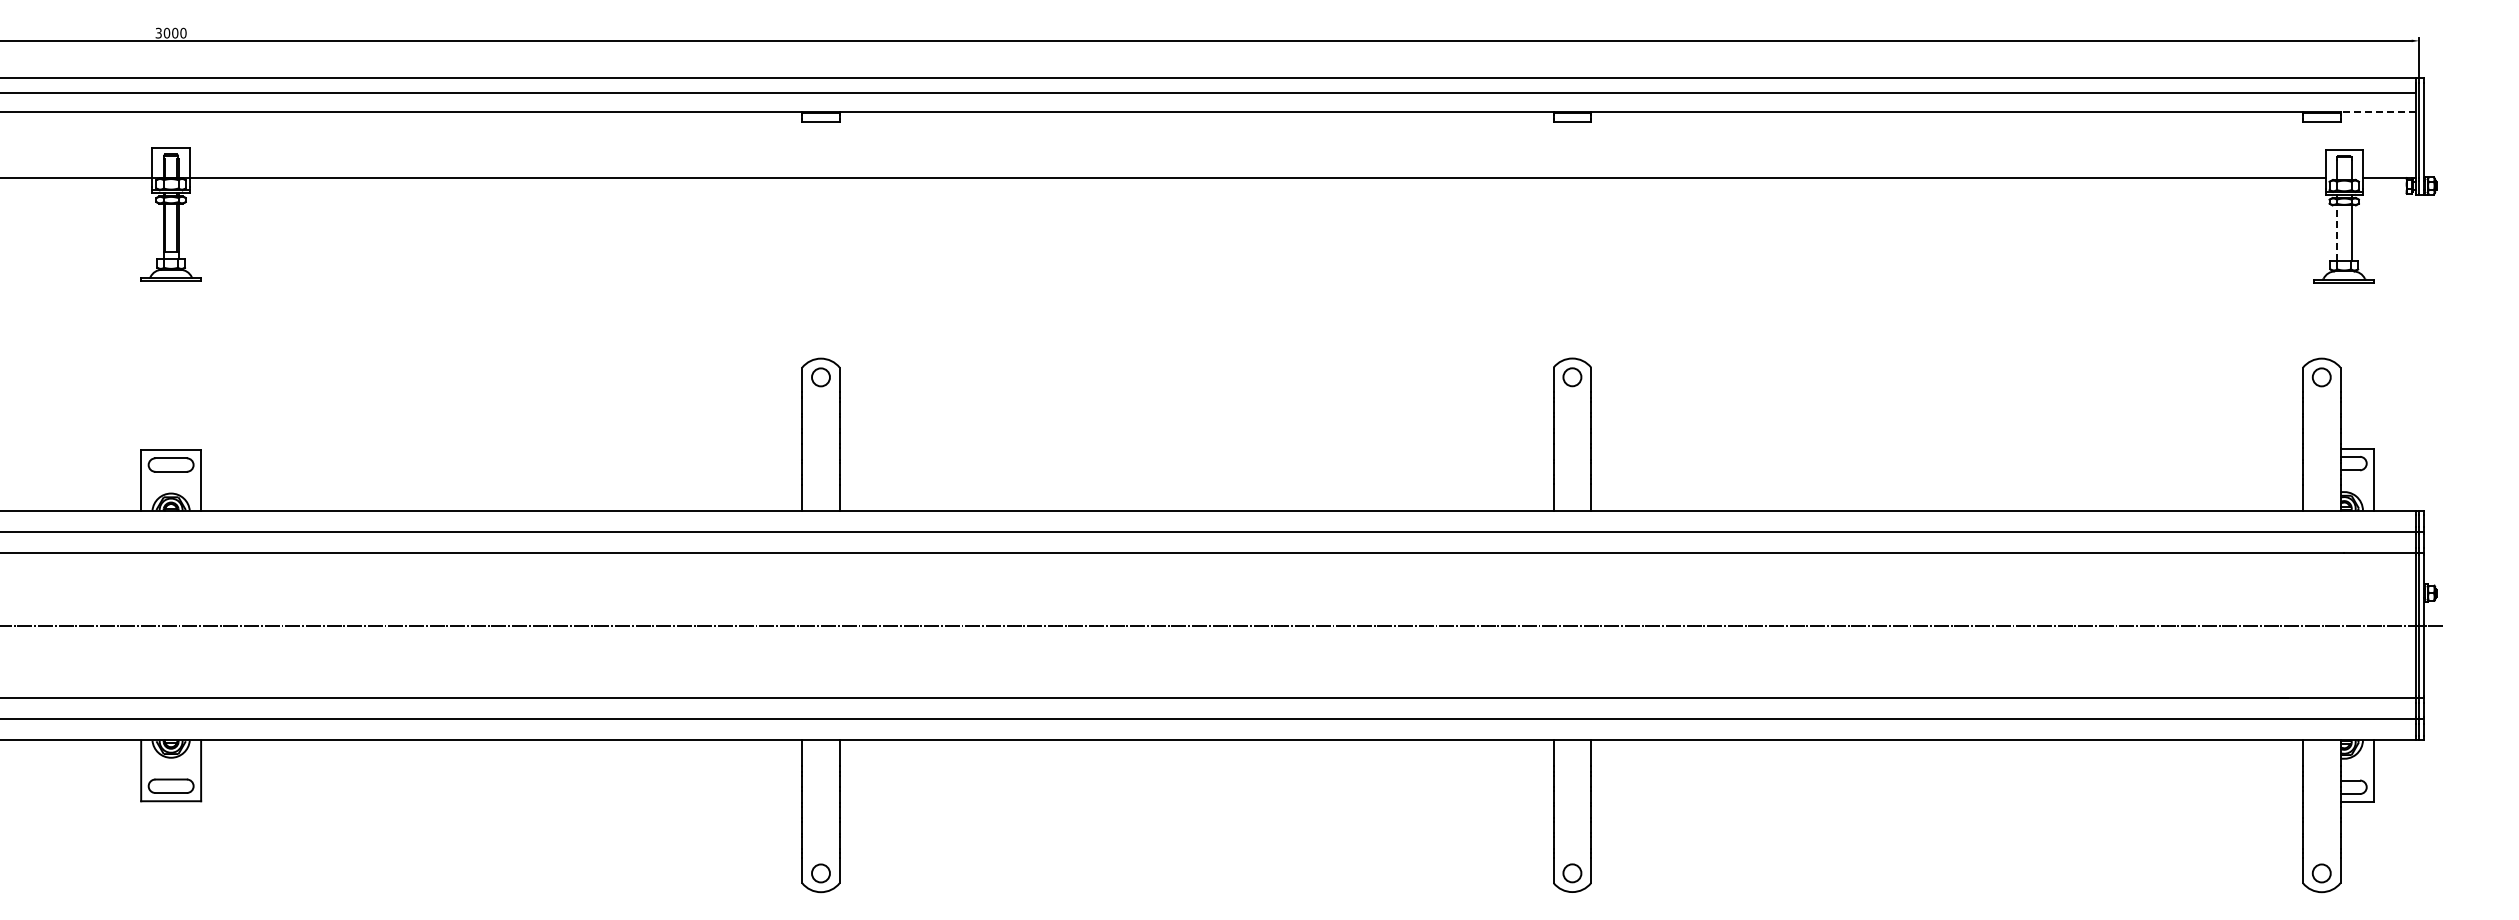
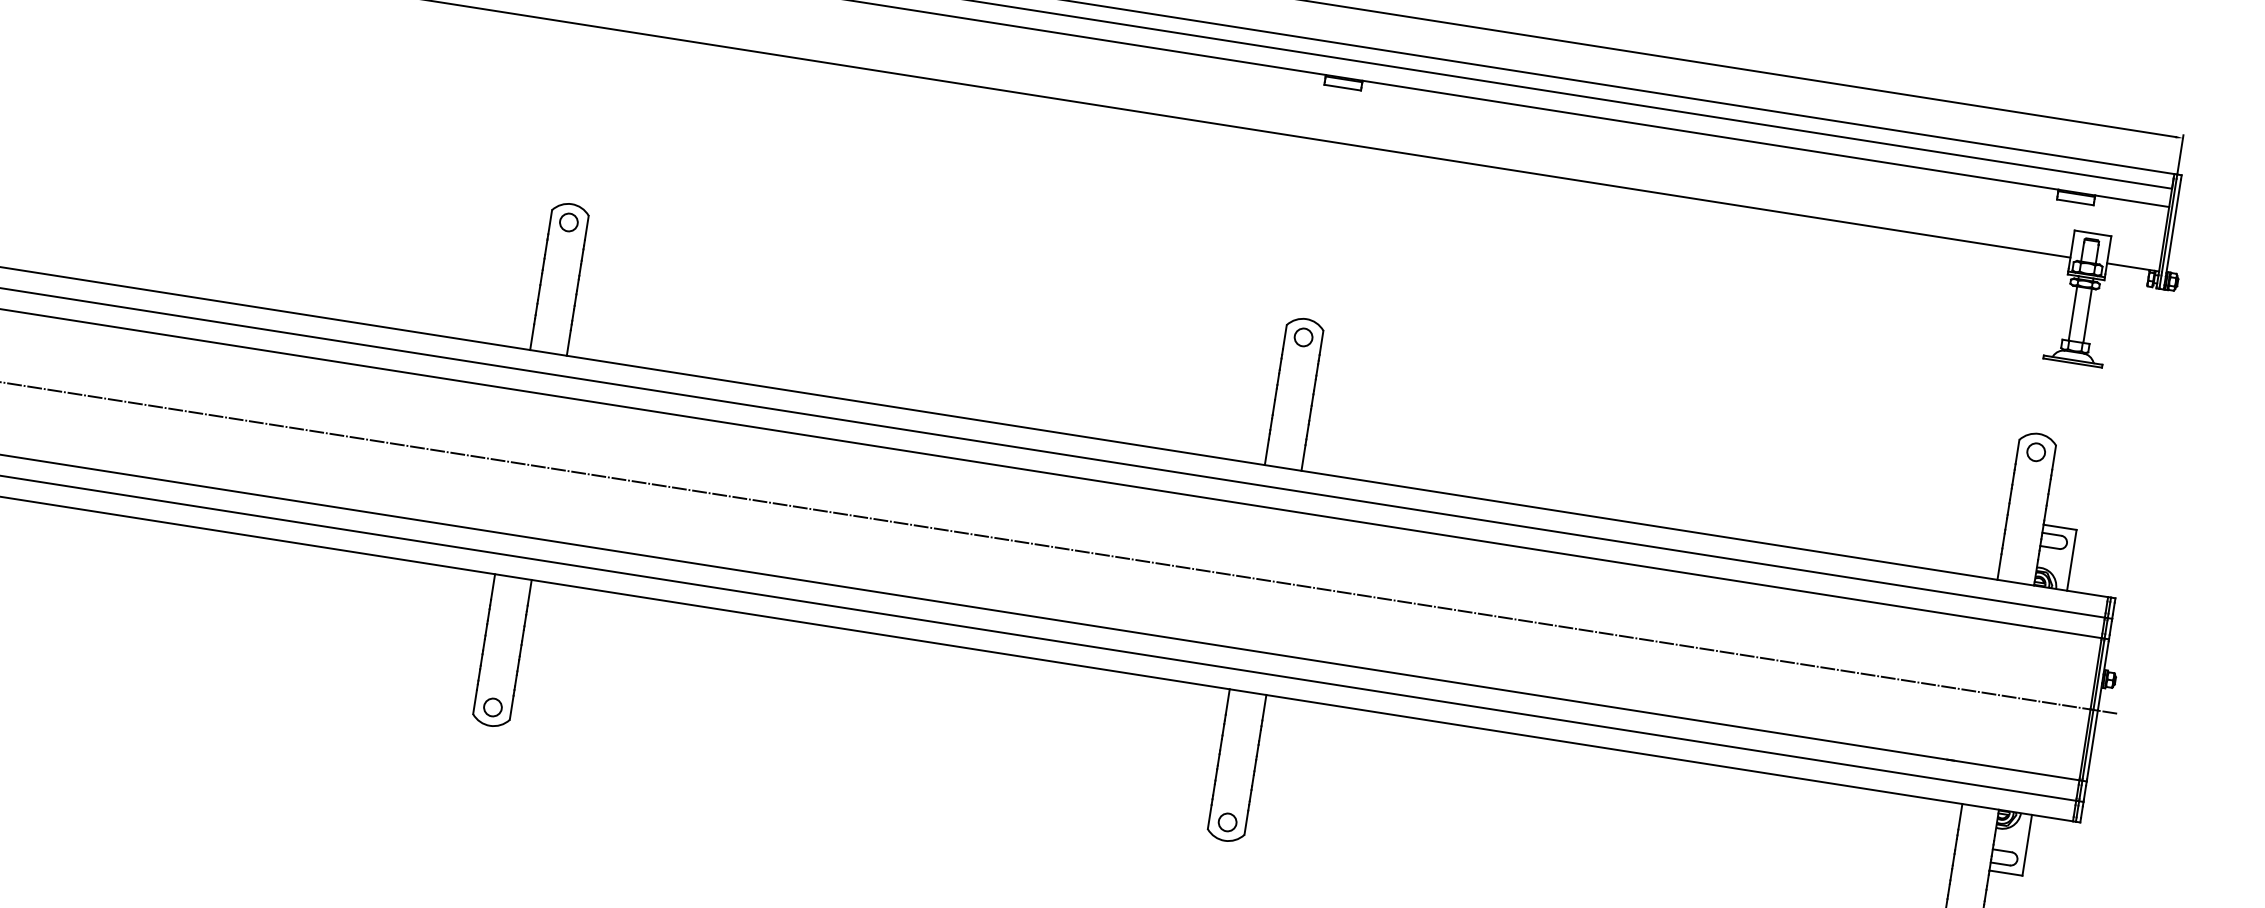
line: (2378, 111) -> (2132, 201), dashed -> solid
line: (2336, 233) -> (2072, 313), dashed -> solid

